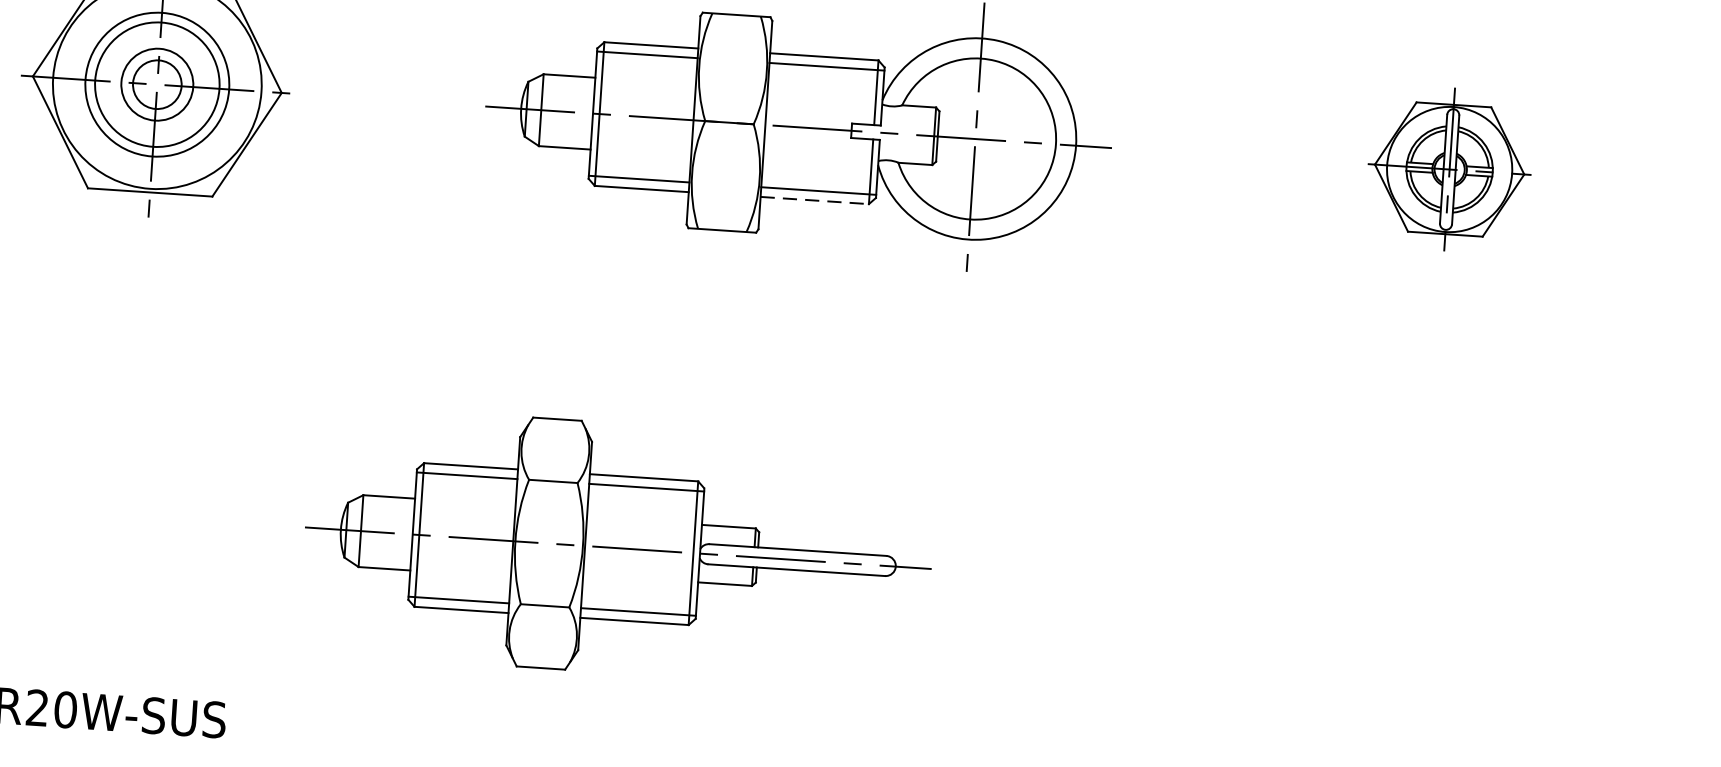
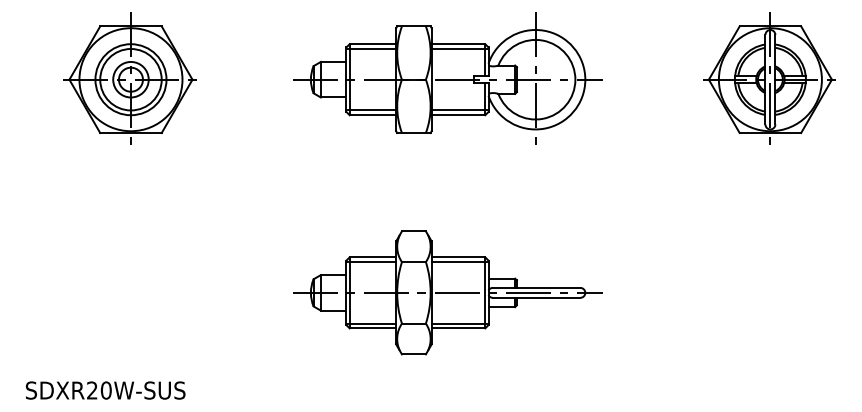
part: (1448, 167) -> (769, 78), size x1.67
line: (814, 201) -> (458, 115), dashed -> solid
part: (617, 547) -> (447, 292), moved

